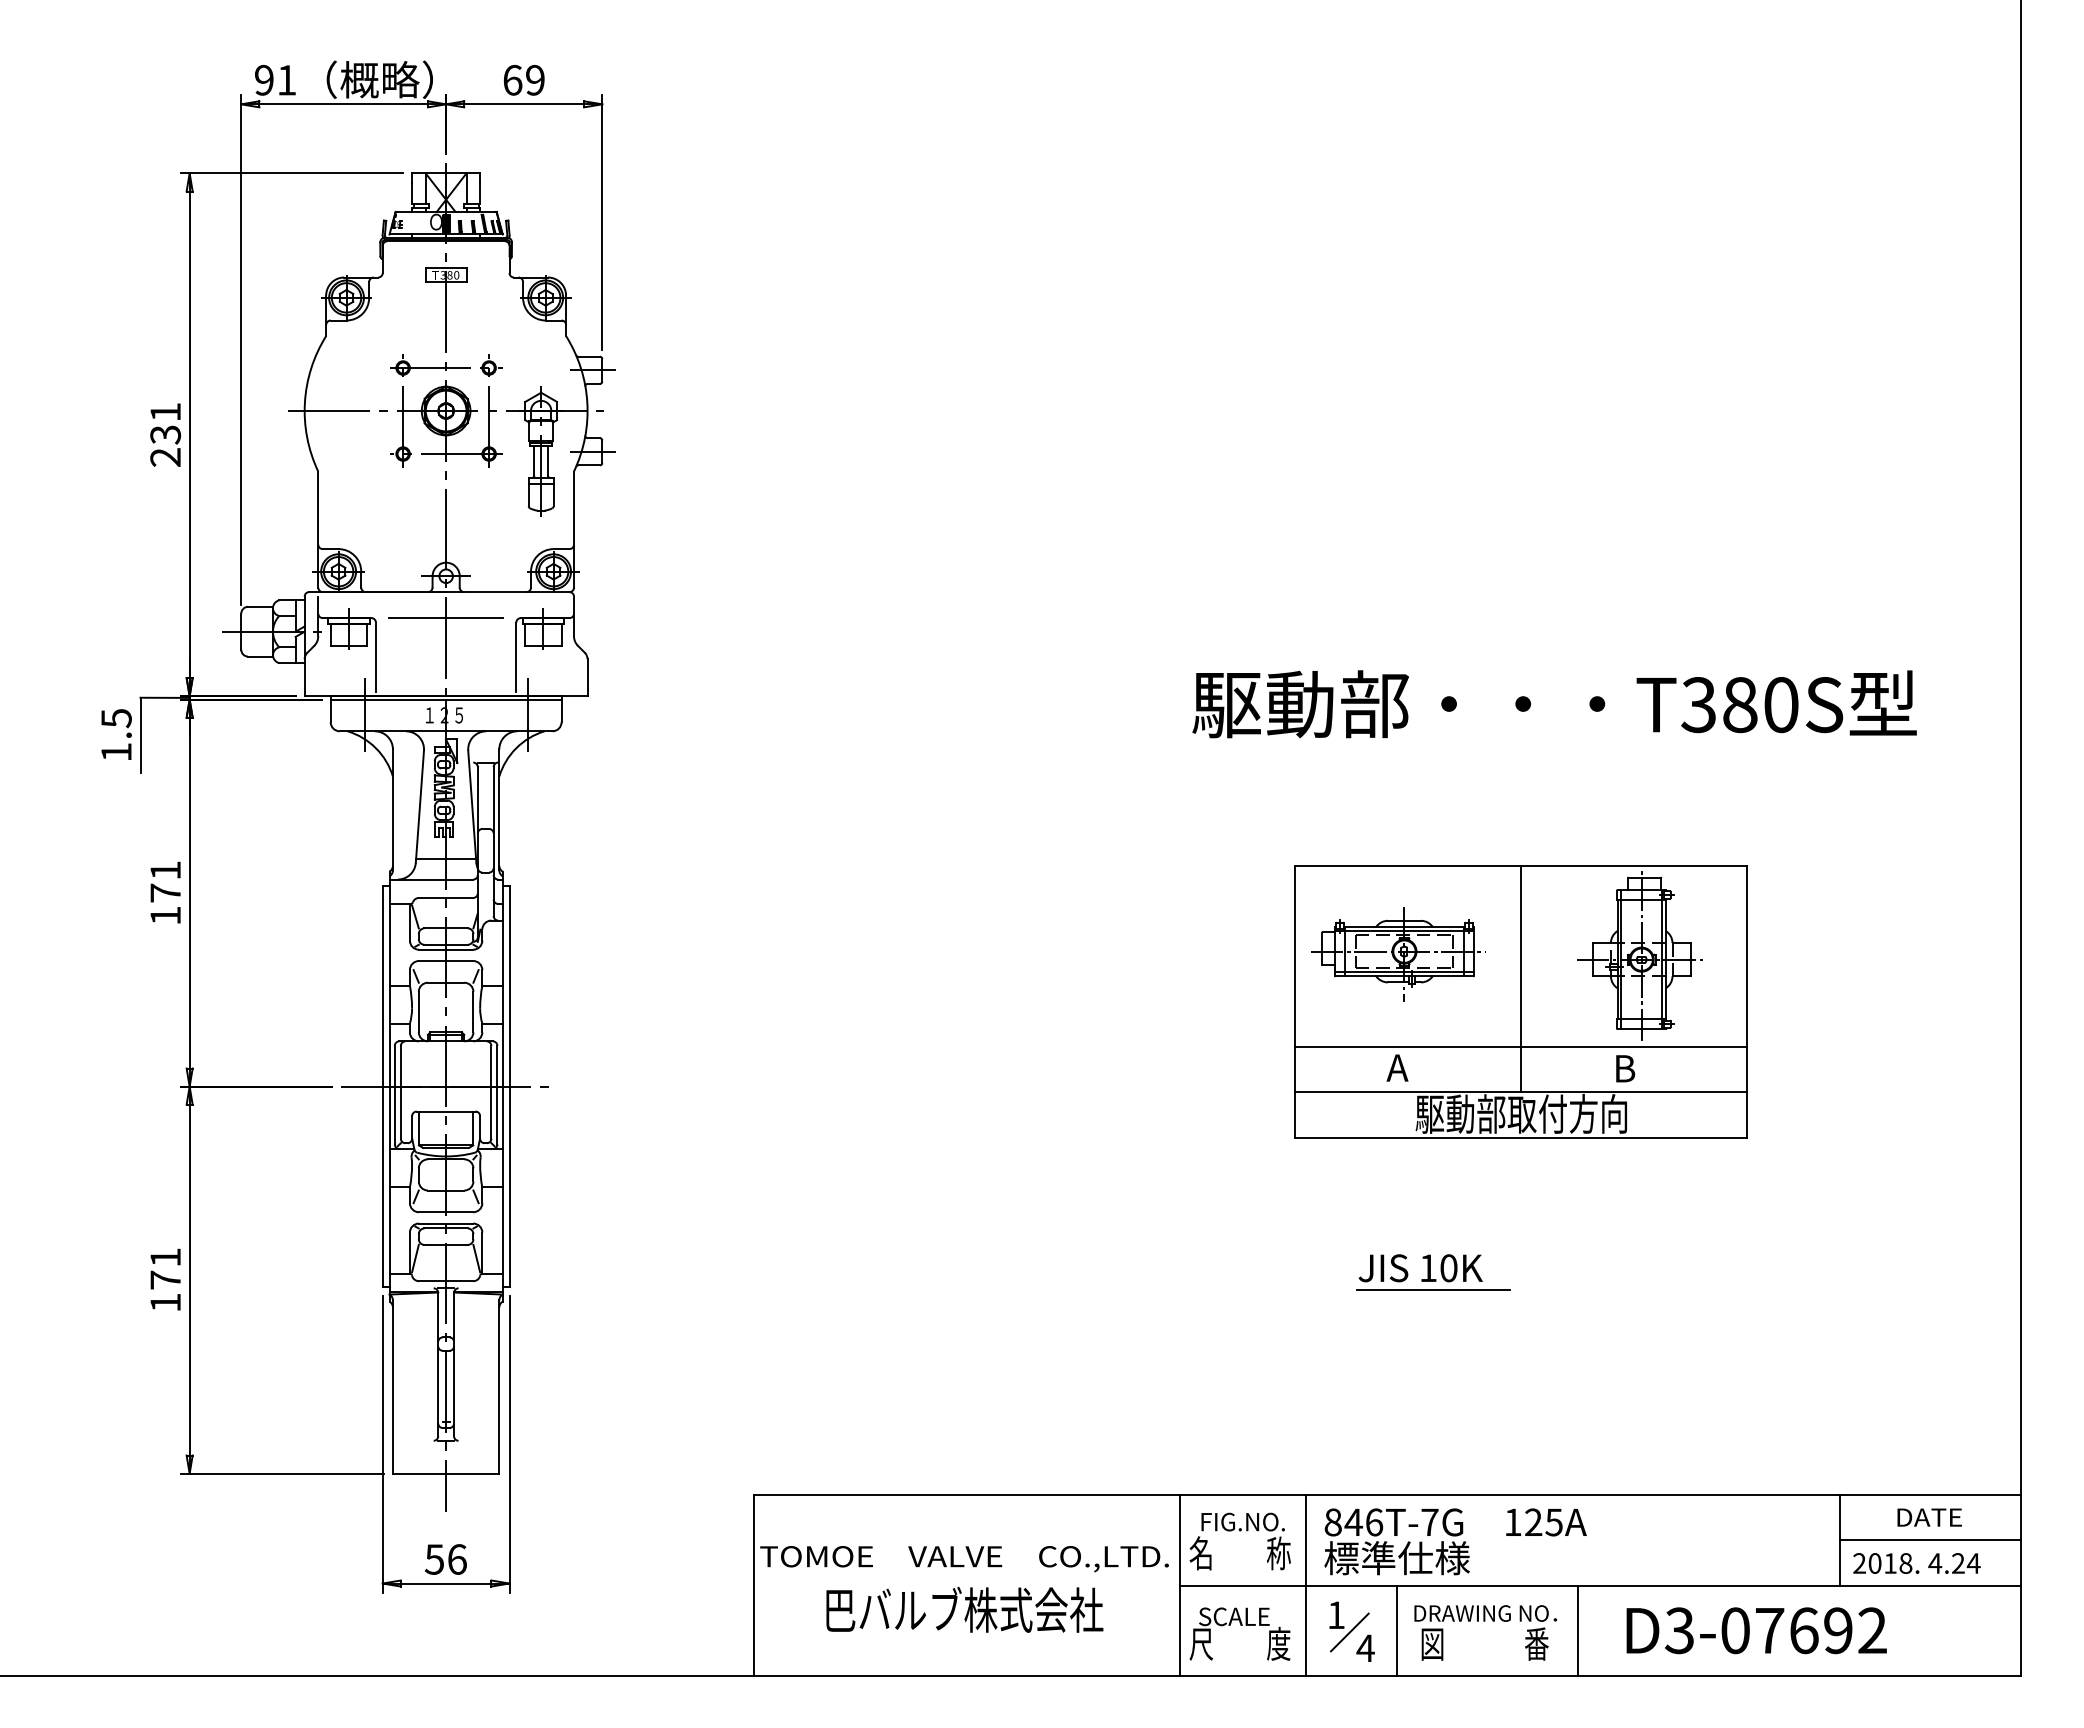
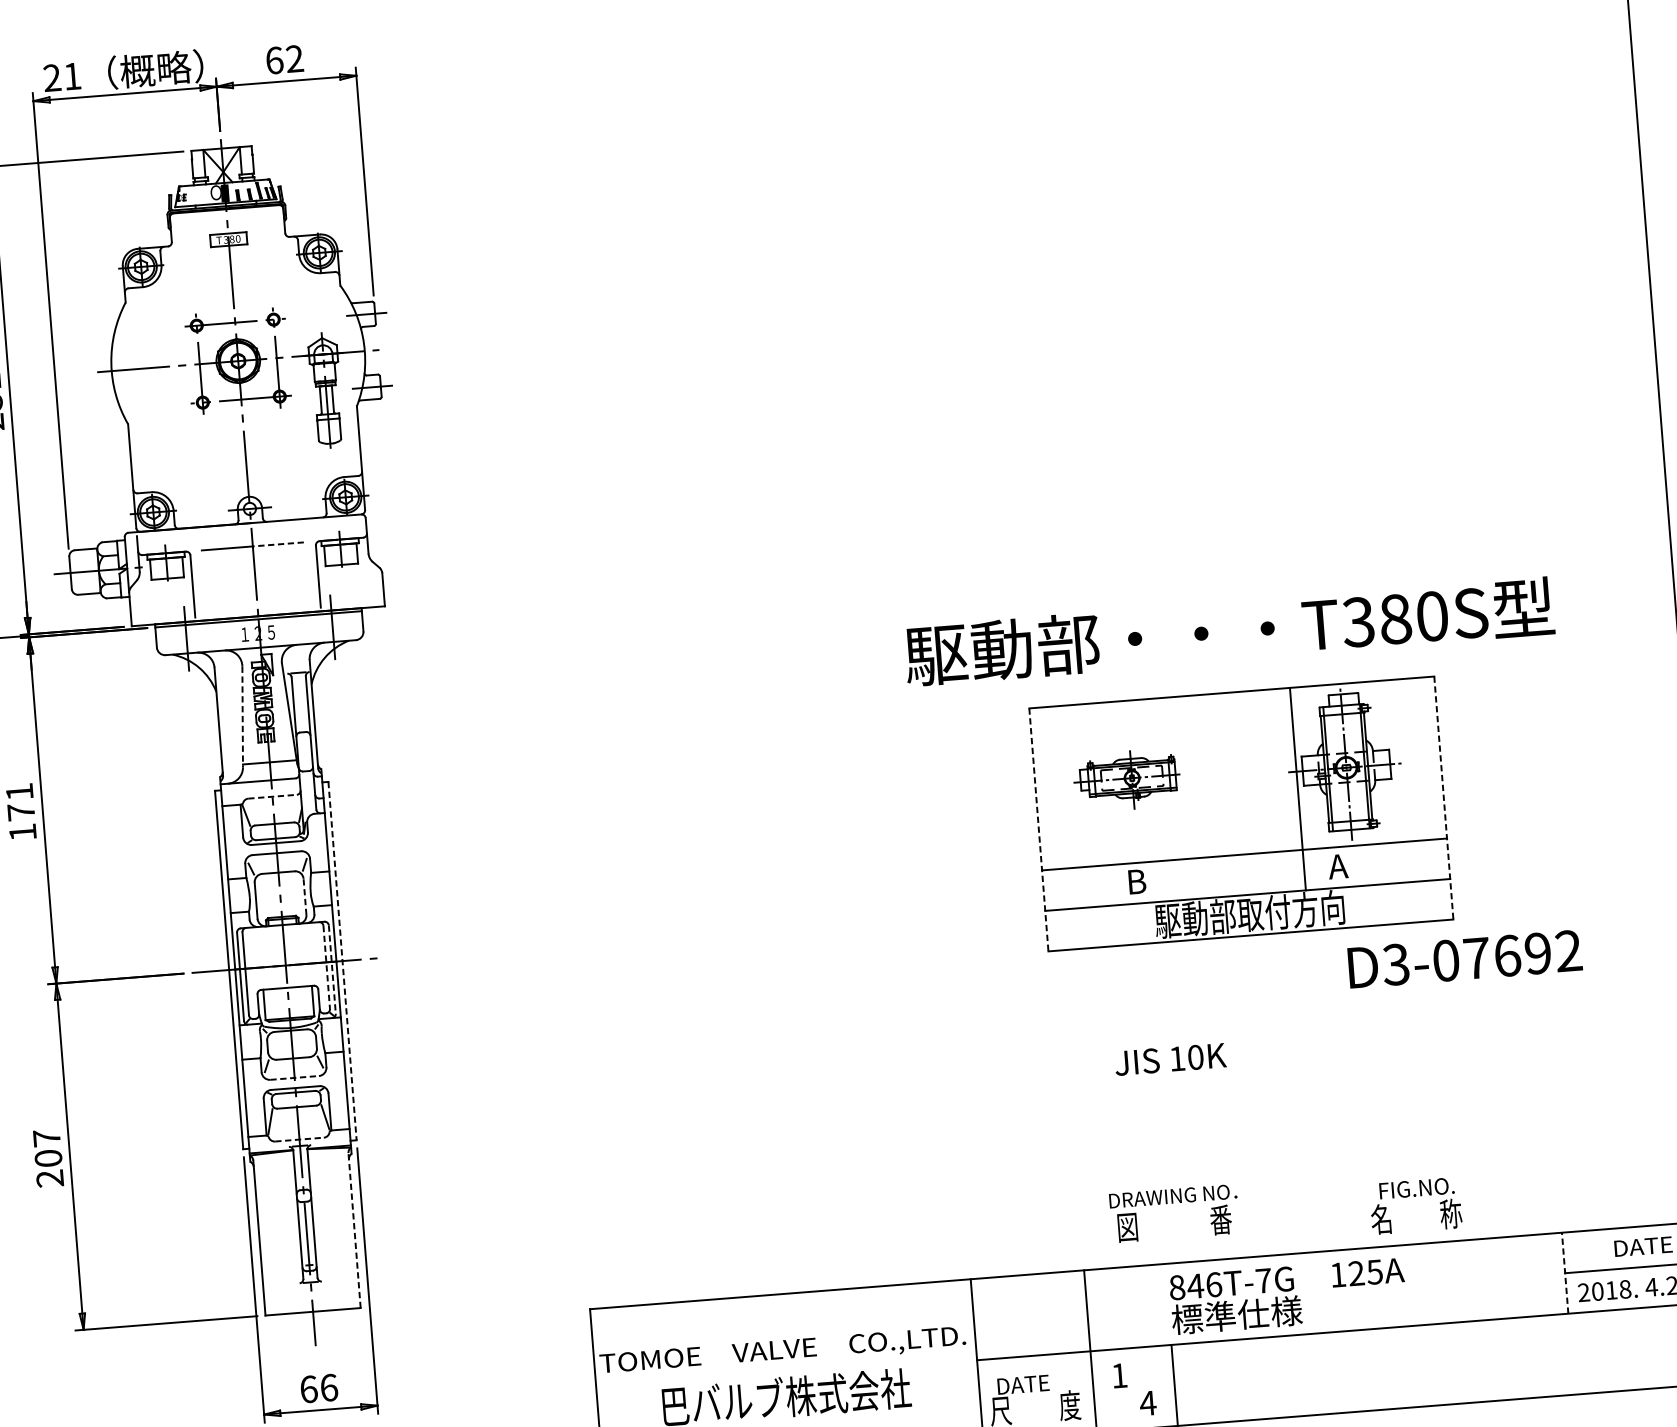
text: (264, 80) -> (52, 78), 91 -> 21
text: (535, 80) -> (294, 59), 69 -> 62
line: (474, 618) -> (278, 544), solid -> dashed
text: (1554, 704) -> (1229, 631), moved
line: (419, 807) -> (242, 717), solid -> dashed
line: (446, 897) -> (272, 796), solid -> dashed
part: (1398, 954) -> (1128, 780), size x0.7
line: (1520, 978) -> (1297, 788), moved
line: (1294, 1001) -> (1038, 829), solid -> dashed
line: (1747, 1001) -> (1444, 797), solid -> dashed
line: (473, 1011) -> (305, 896), solid -> dashed
text: (1397, 1067) -> (1135, 881), A -> B
text: (1623, 1068) -> (1337, 866), B -> A
line: (509, 1087) -> (342, 961), solid -> dashed
line: (491, 1092) -> (326, 967), solid -> dashed
line: (497, 1095) -> (332, 969), solid -> dashed
line: (446, 1212) -> (295, 1078), solid -> dashed
text: (165, 1280) -> (48, 1158), 171 -> 207
line: (446, 1281) -> (299, 1139), solid -> dashed
line: (1433, 1290) -> (1183, 1078), removed
line: (499, 1387) -> (354, 1230), solid -> dashed
line: (1840, 1539) -> (1565, 1272), solid -> dashed
text: (1239, 1541) -> (1415, 1206), moved
text: (1455, 1541) -> (1287, 1296), moved
text: (434, 1559) -> (308, 1389), 56 -> 66
text: (1234, 1616) -> (1028, 1384), SCALE -> DATE
line: (1577, 1630) -> (1336, 1372), removed
text: (1756, 1630) -> (1464, 959), moved
line: (1349, 1632) -> (1132, 1390), removed
text: (1485, 1632) -> (1174, 1213), moved

